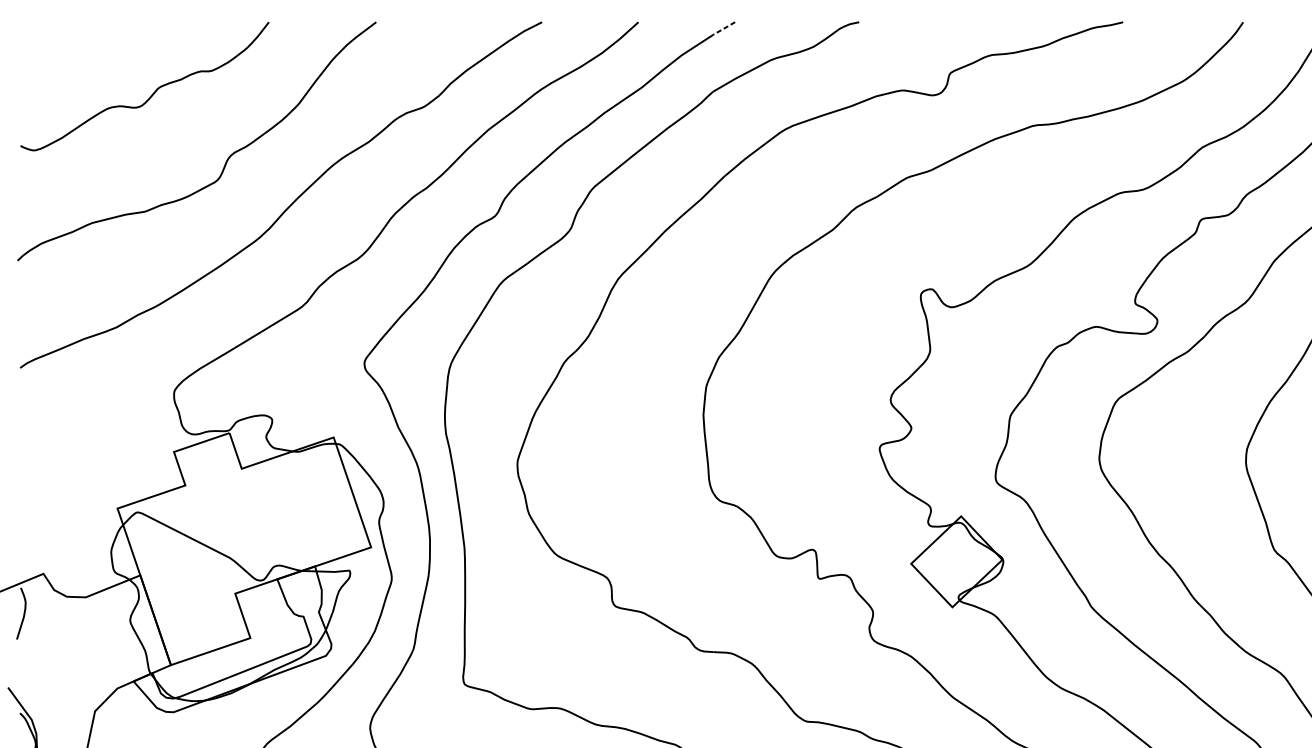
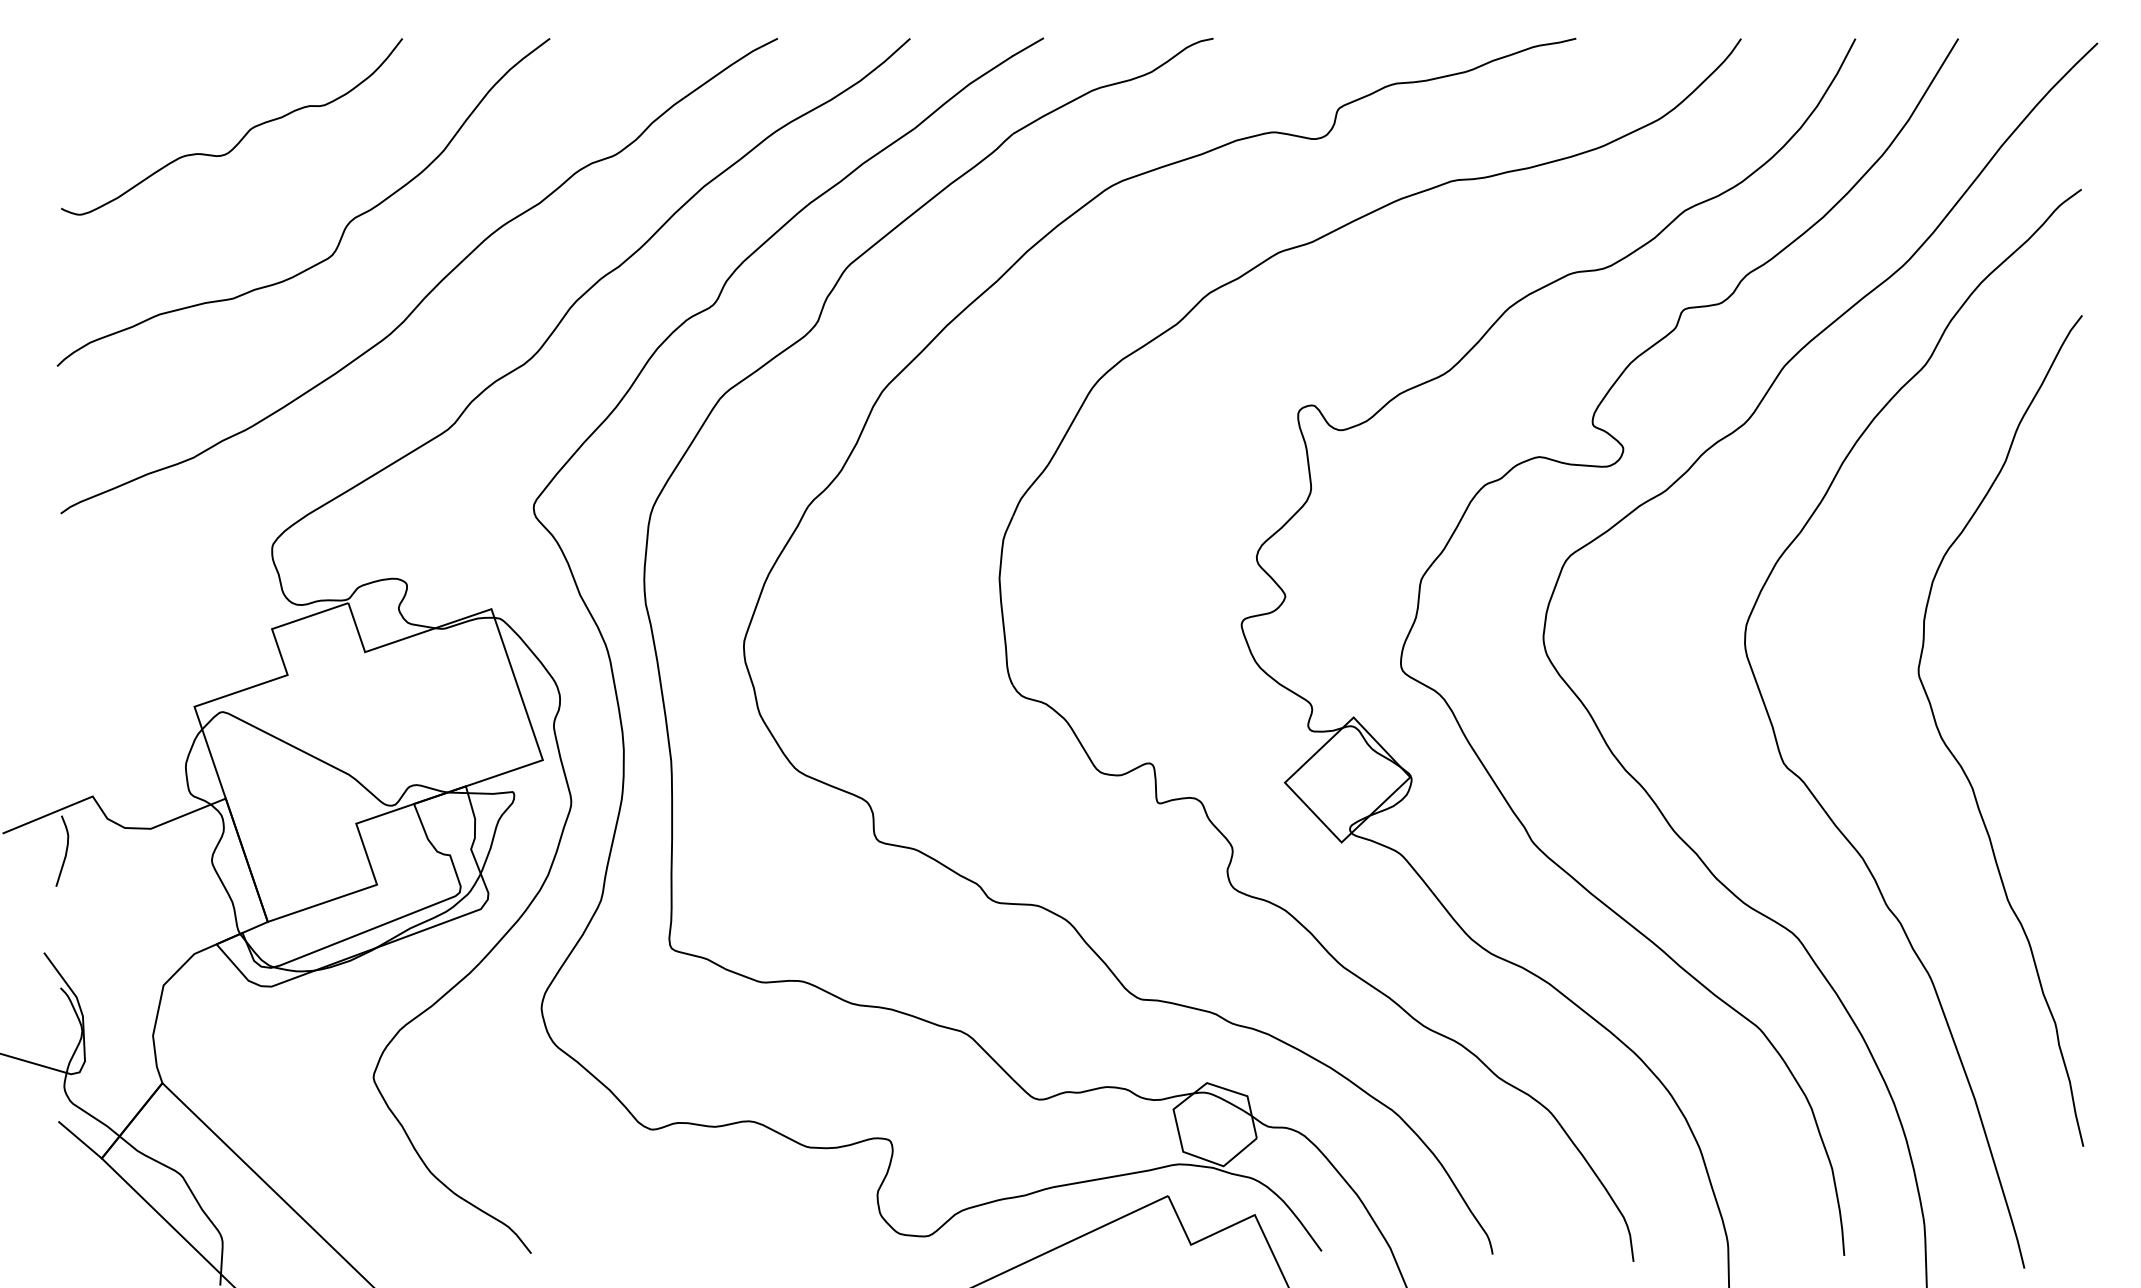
line: (723, 28) -> (1027, 47), dashed -> solid

